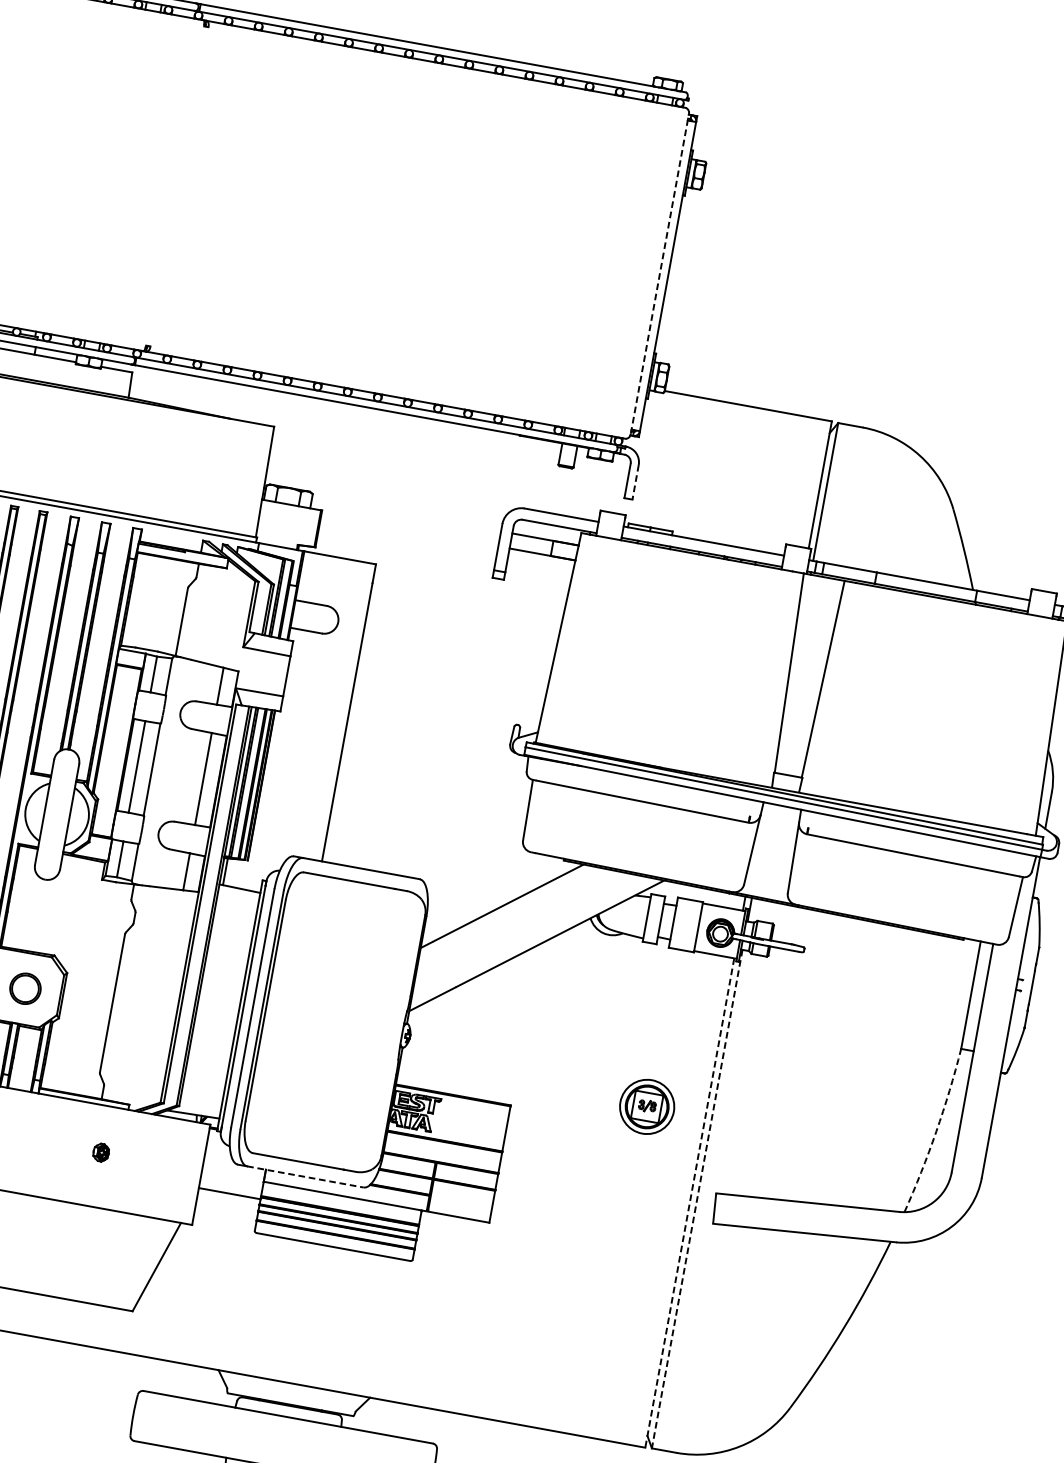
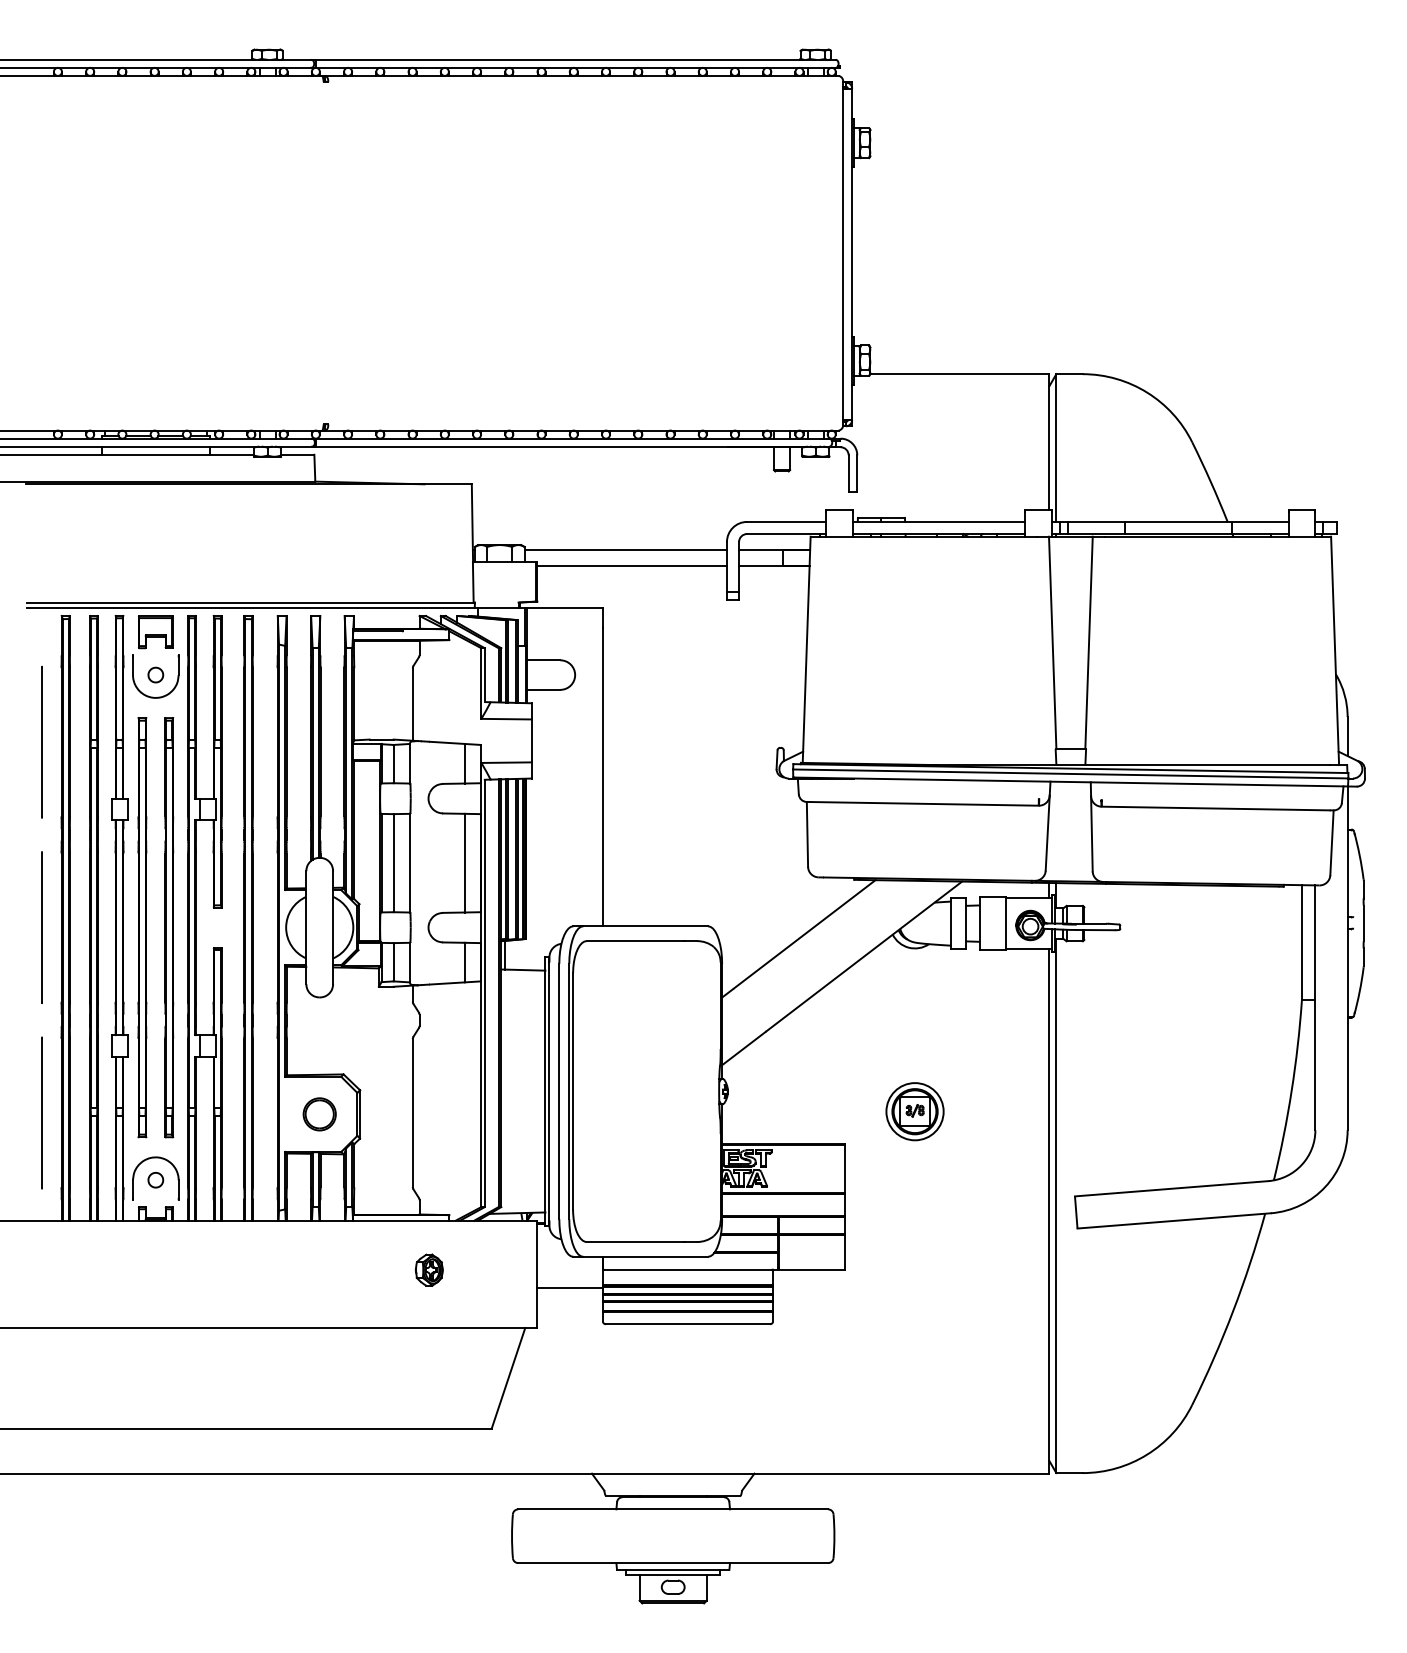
line: (660, 273) -> (843, 252), dashed -> solid
line: (635, 482) -> (857, 473), dashed -> solid
line: (406, 514) -> (625, 550), added
line: (409, 530) -> (631, 566), added
part: (646, 1106) -> (914, 1111), moved
arc: (936, 1131) -> (1291, 1090), dashed -> solid
part: (100, 1151) -> (428, 1269), size x1.67
line: (306, 1176) -> (646, 1256), dashed -> solid
line: (697, 1199) -> (1056, 1206), dashed -> solid
line: (689, 1203) -> (1049, 1211), dashed -> solid

